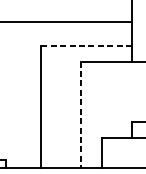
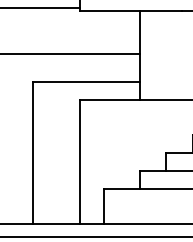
line: (86, 46) -> (86, 82), dashed -> solid
line: (80, 115) -> (79, 162), dashed -> solid

